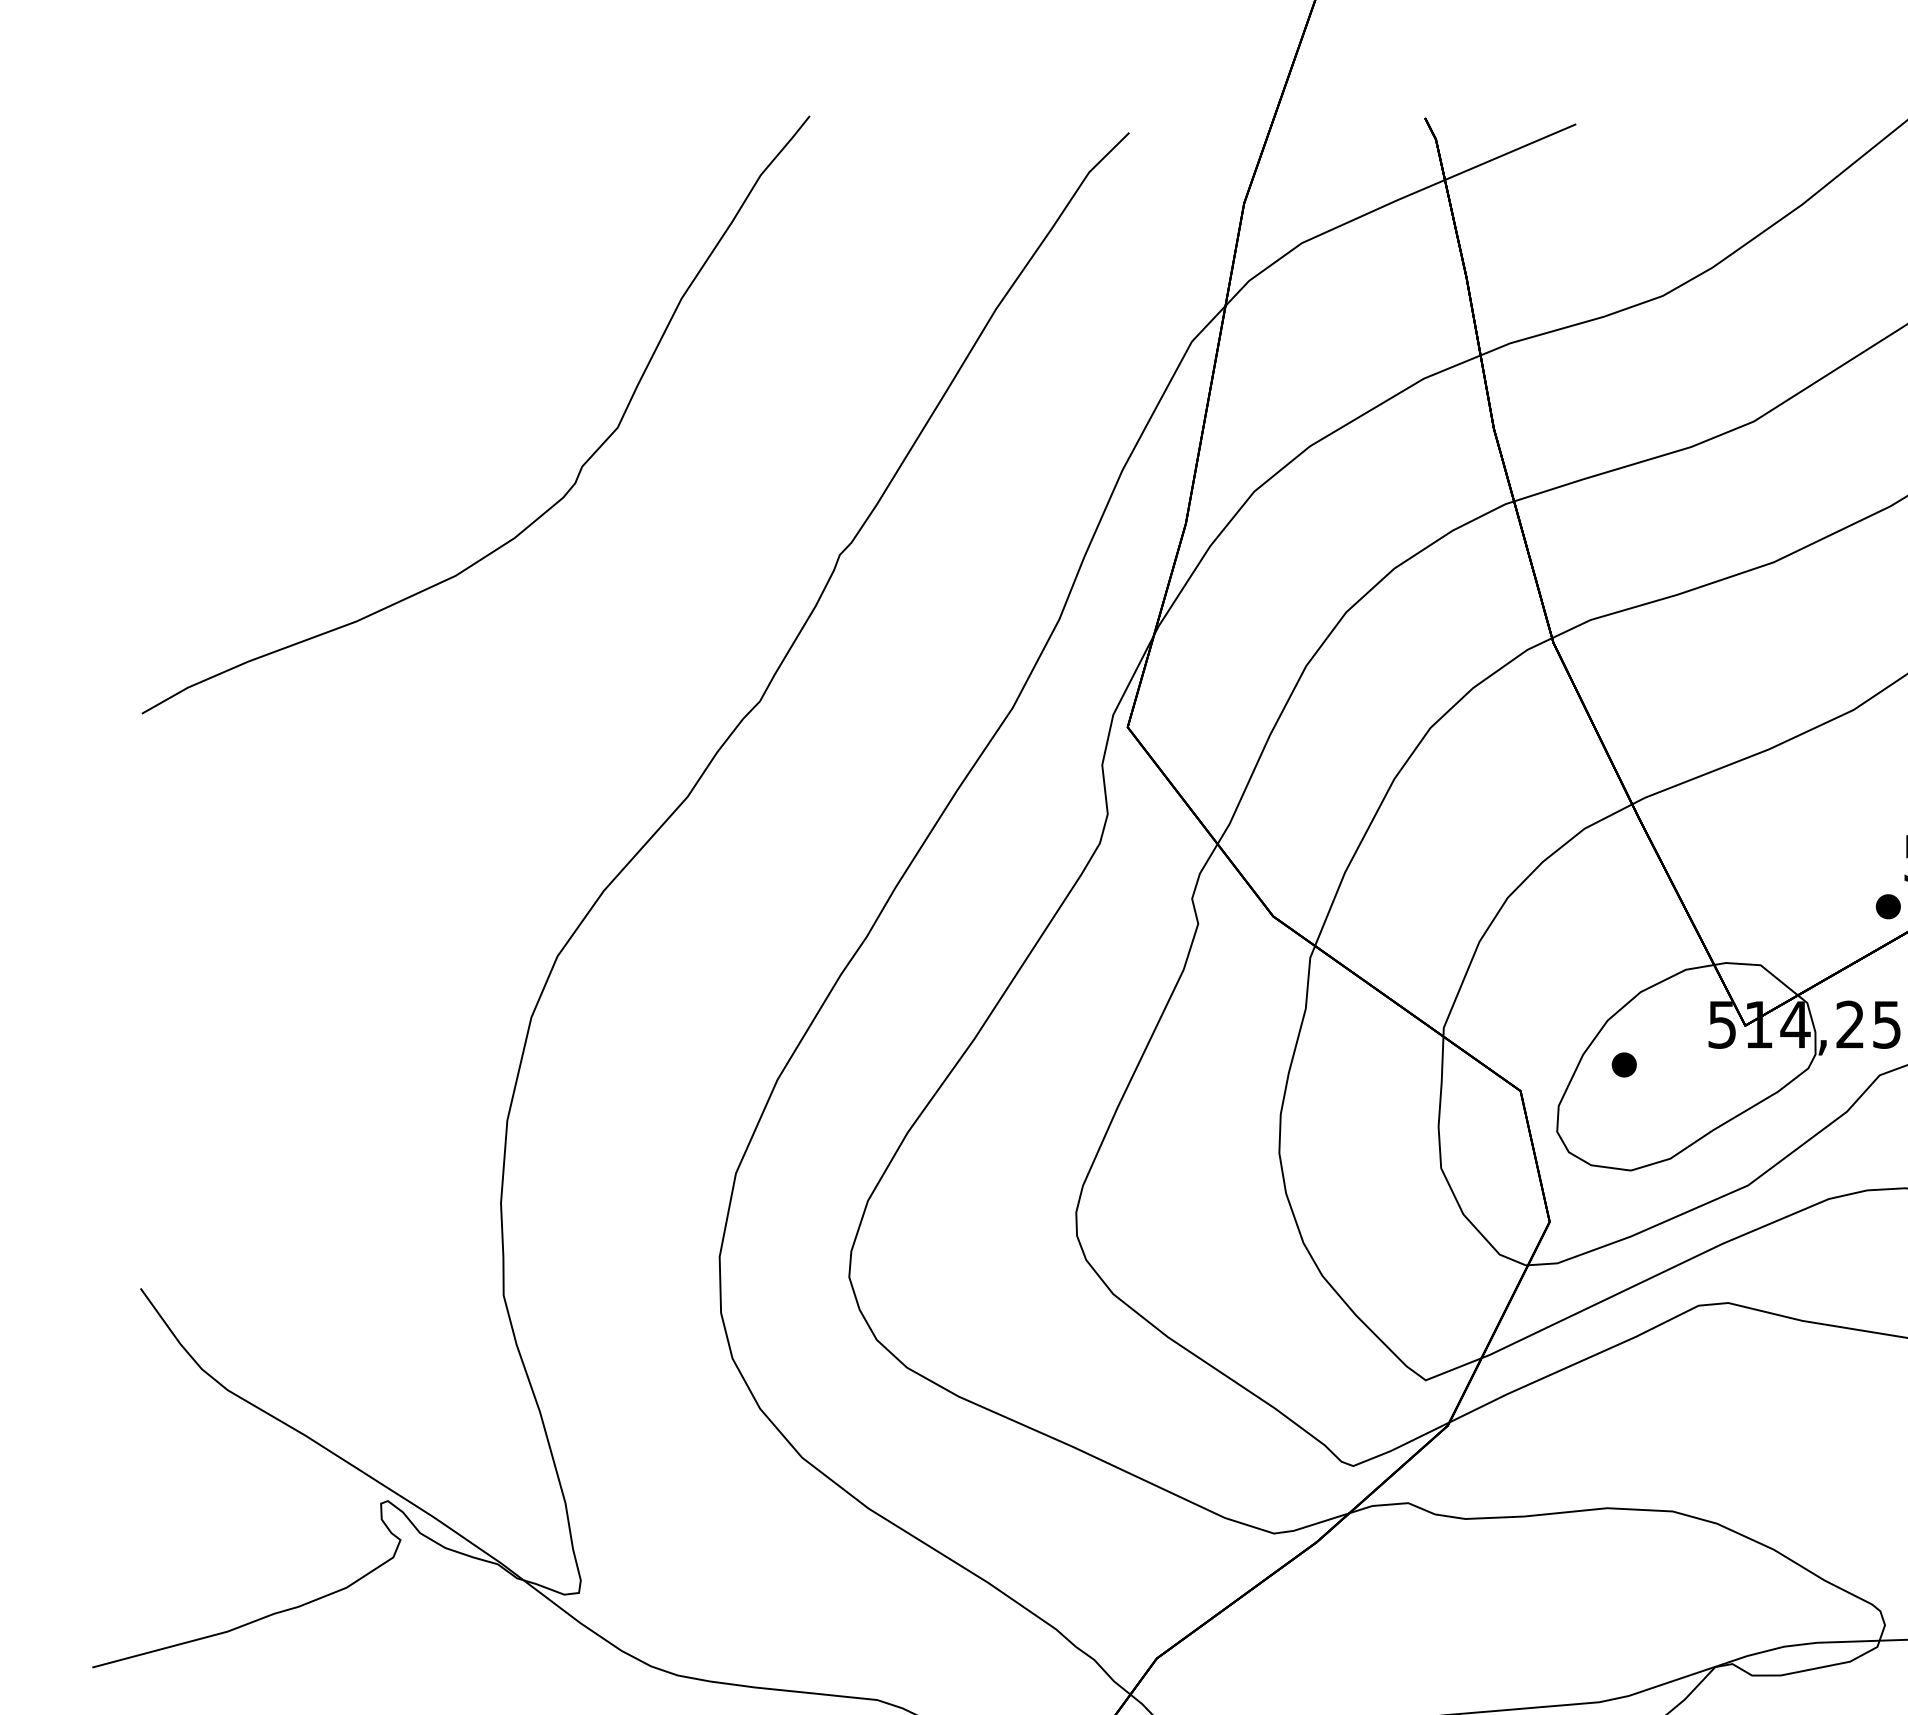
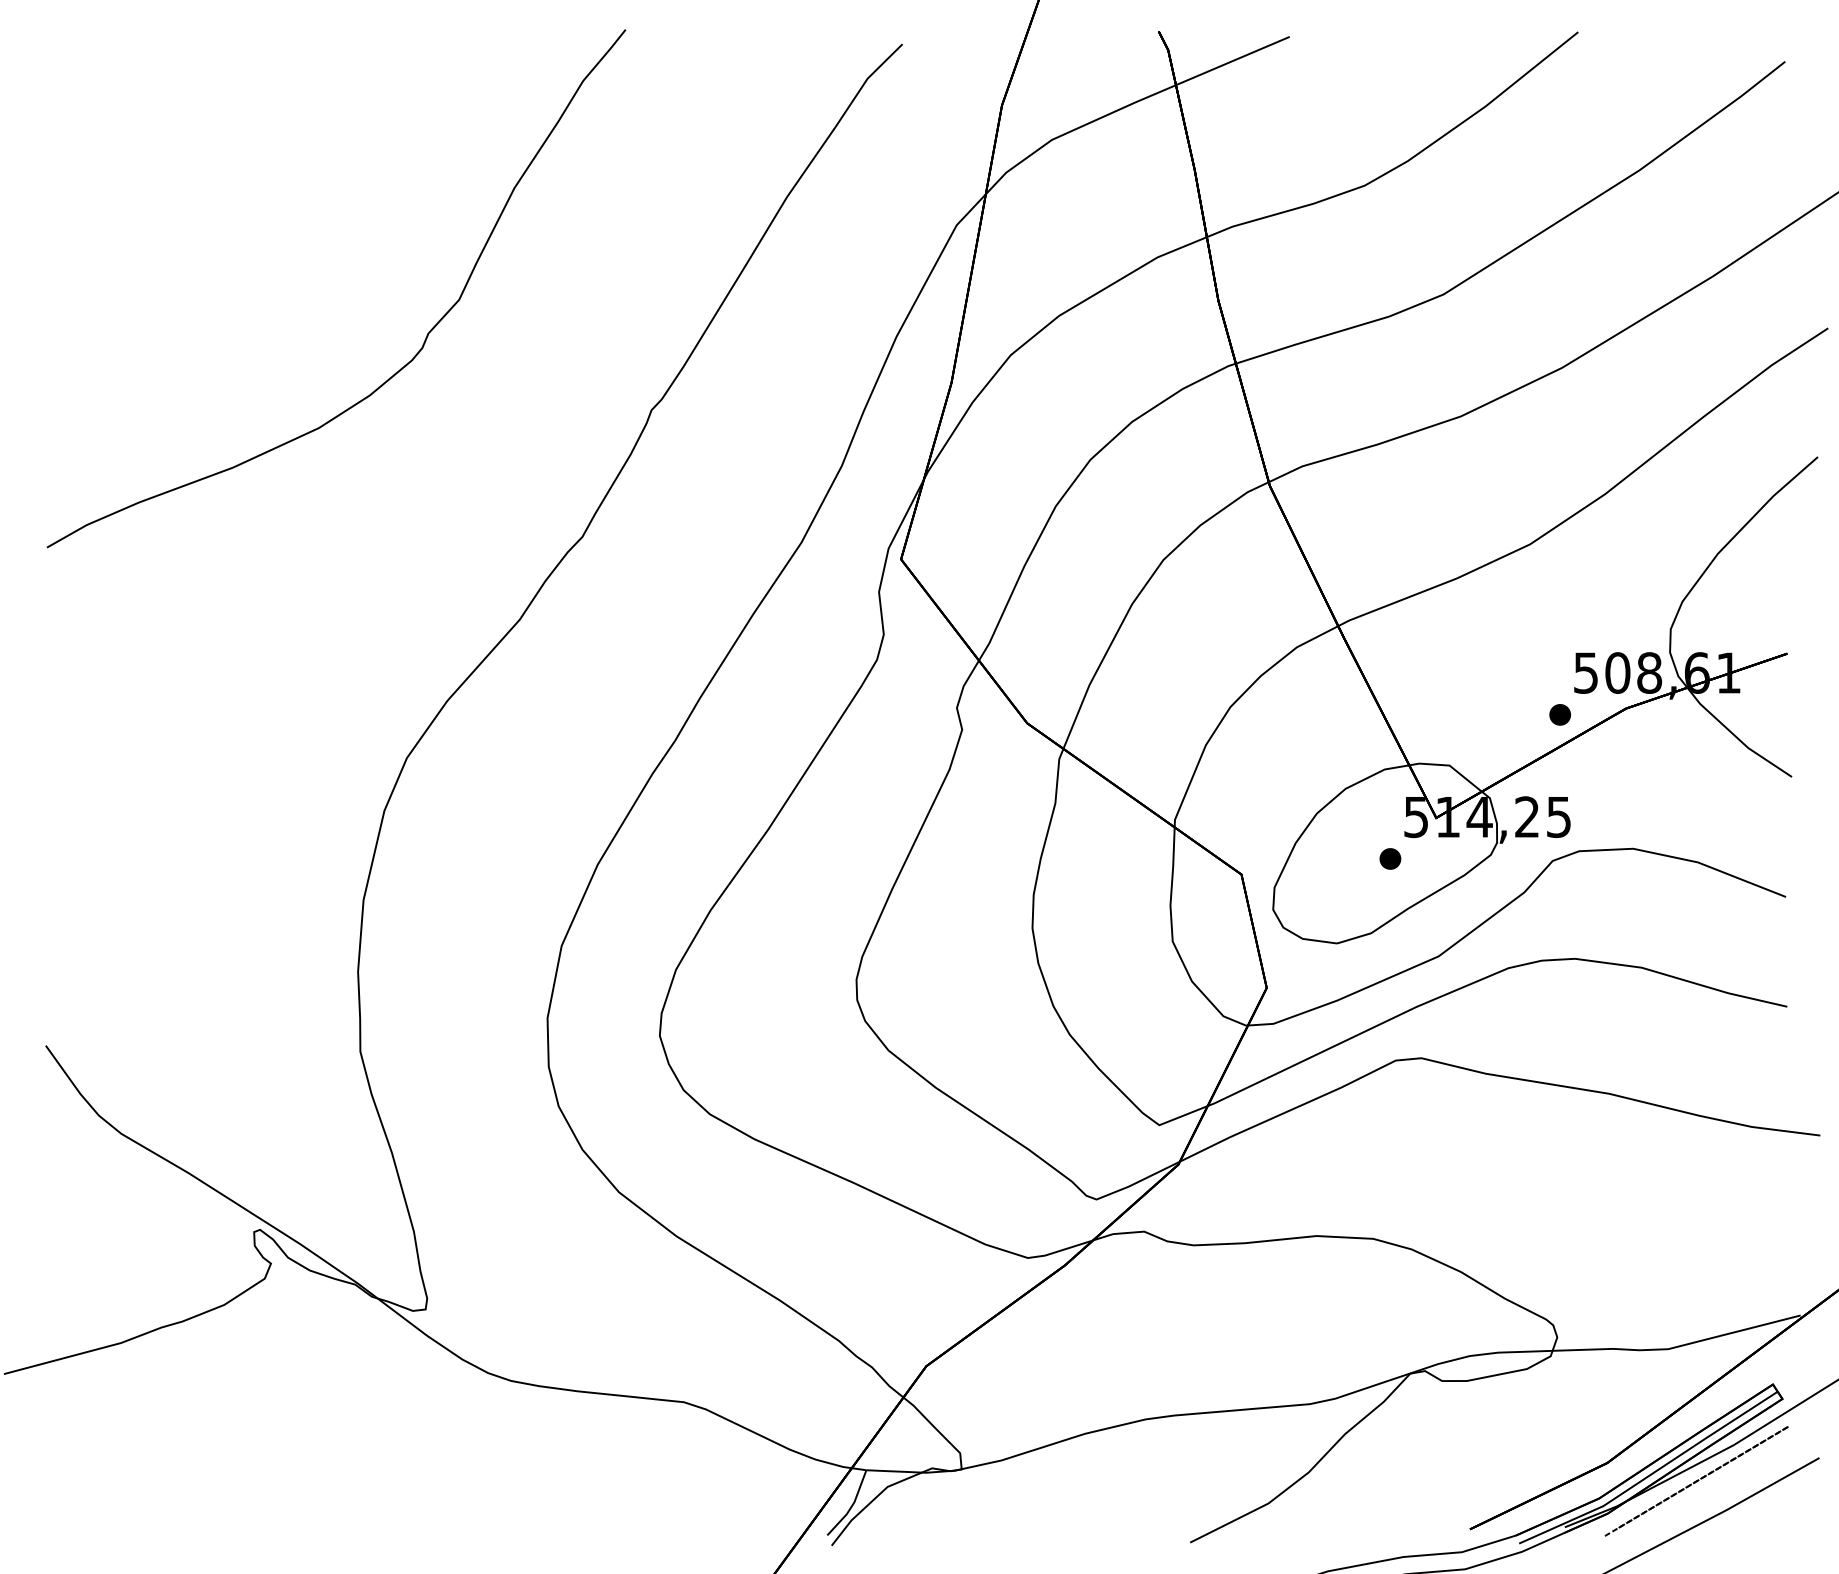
part: (1624, 1064) -> (1390, 858), moved

